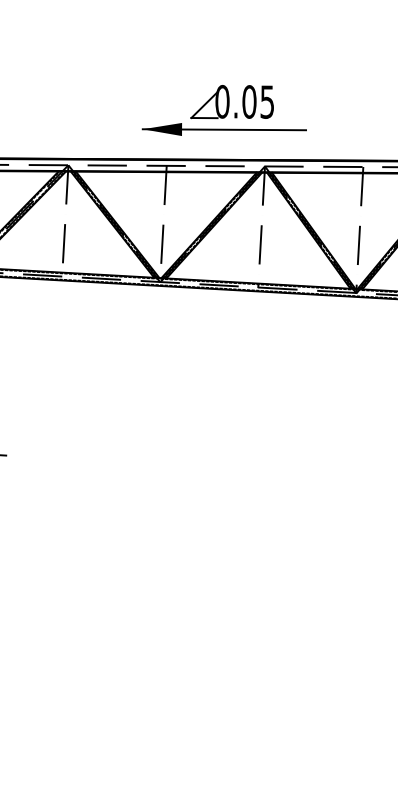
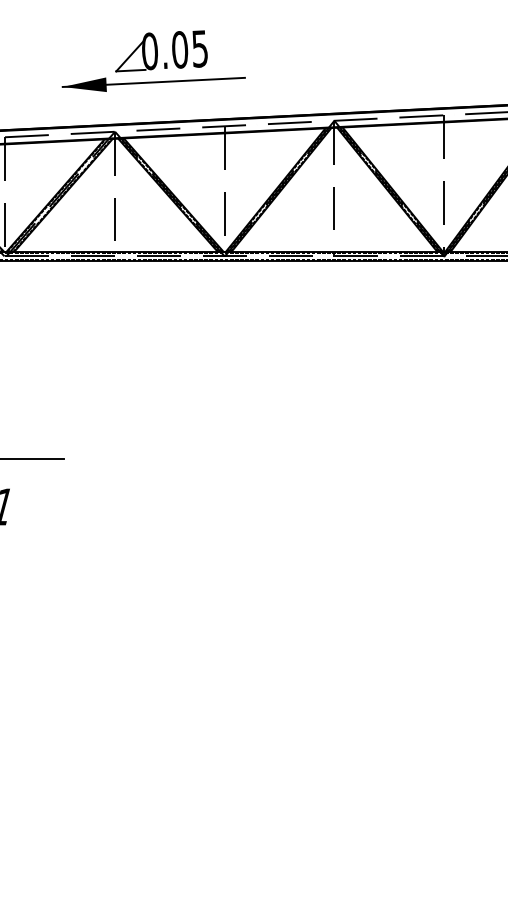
part: (225, 110) -> (153, 60), moved

